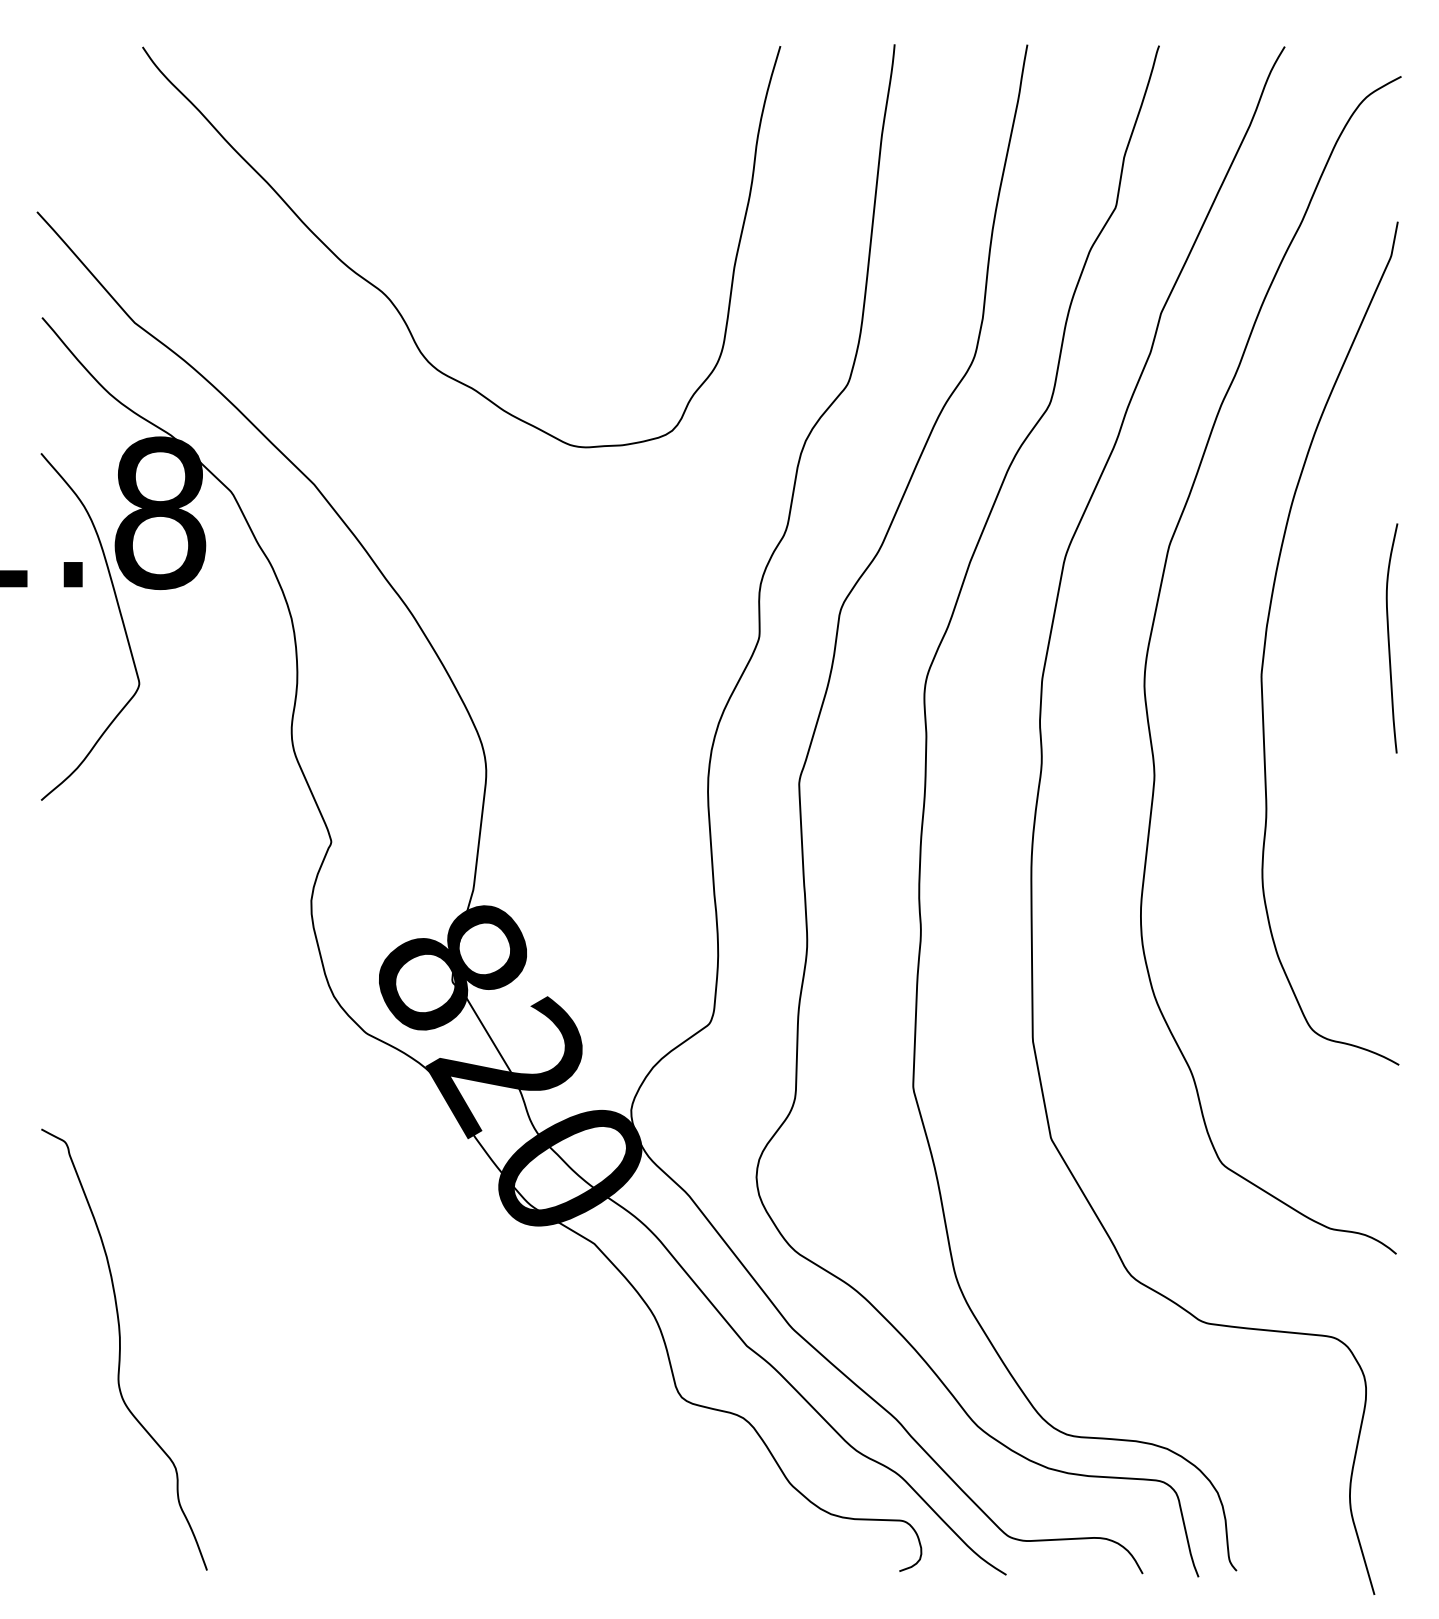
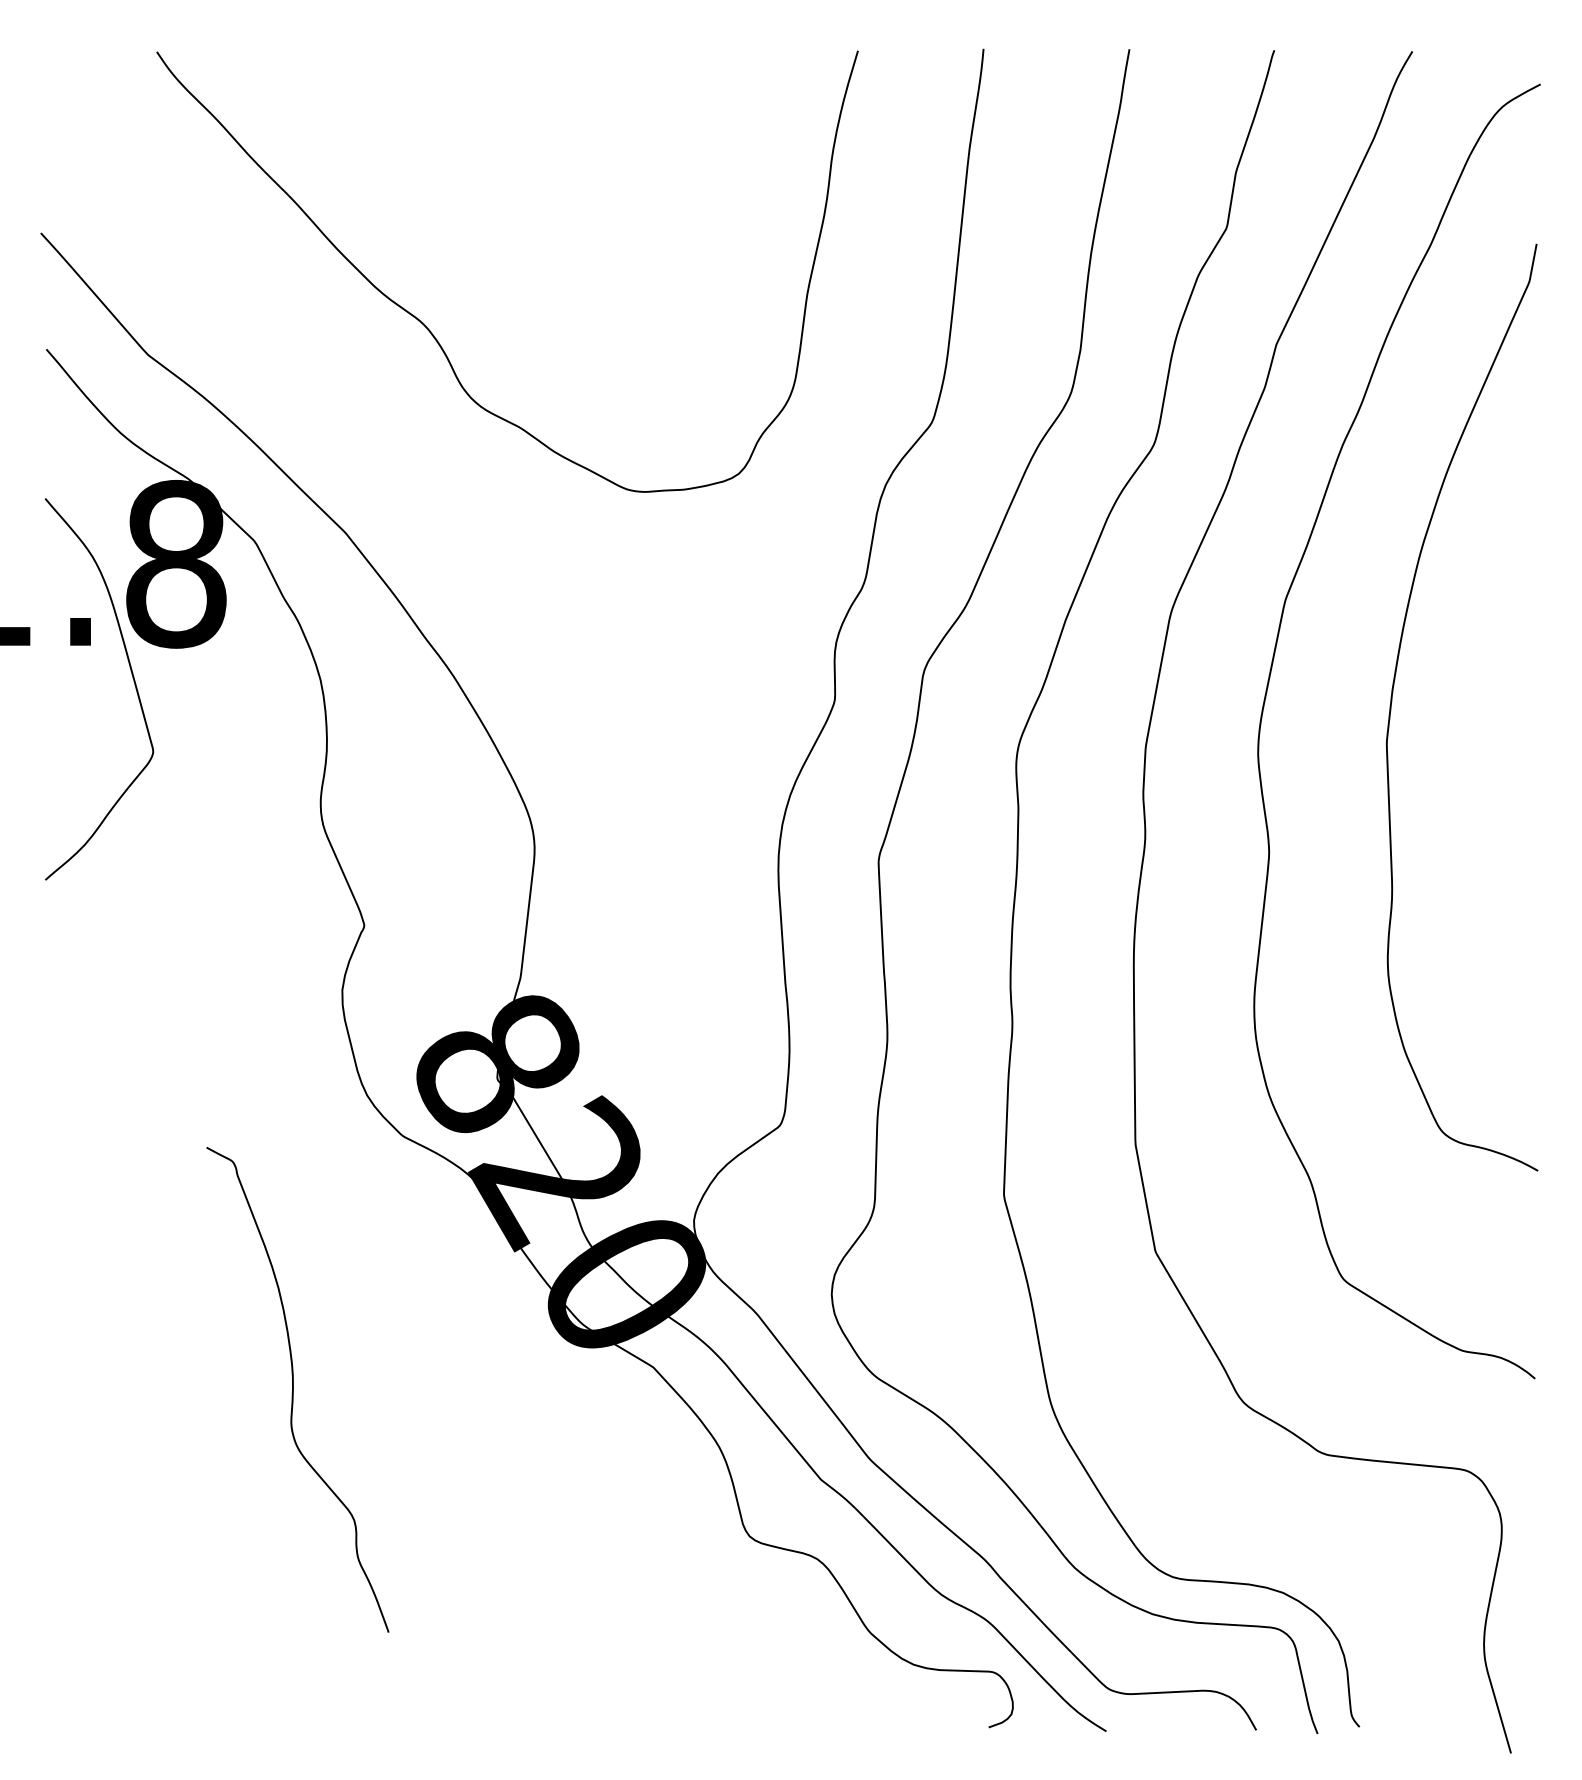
curve: (1389, 638) -> (1527, 701), removed
curve: (120, 1349) -> (293, 1389), moved

